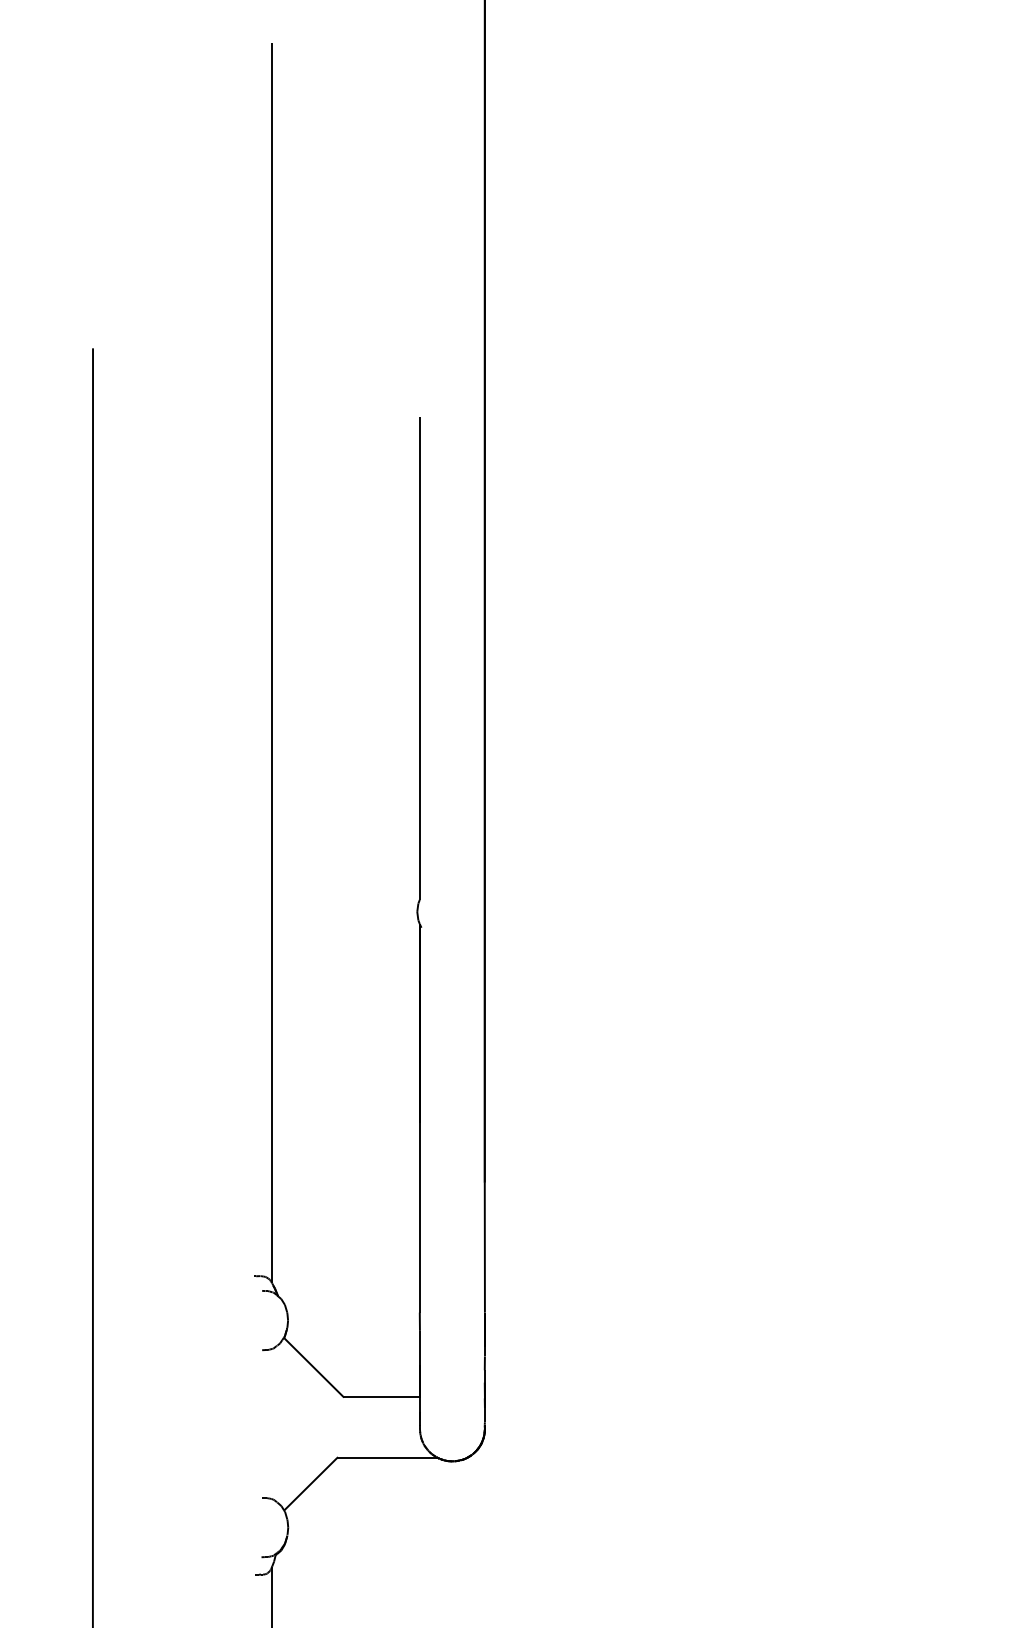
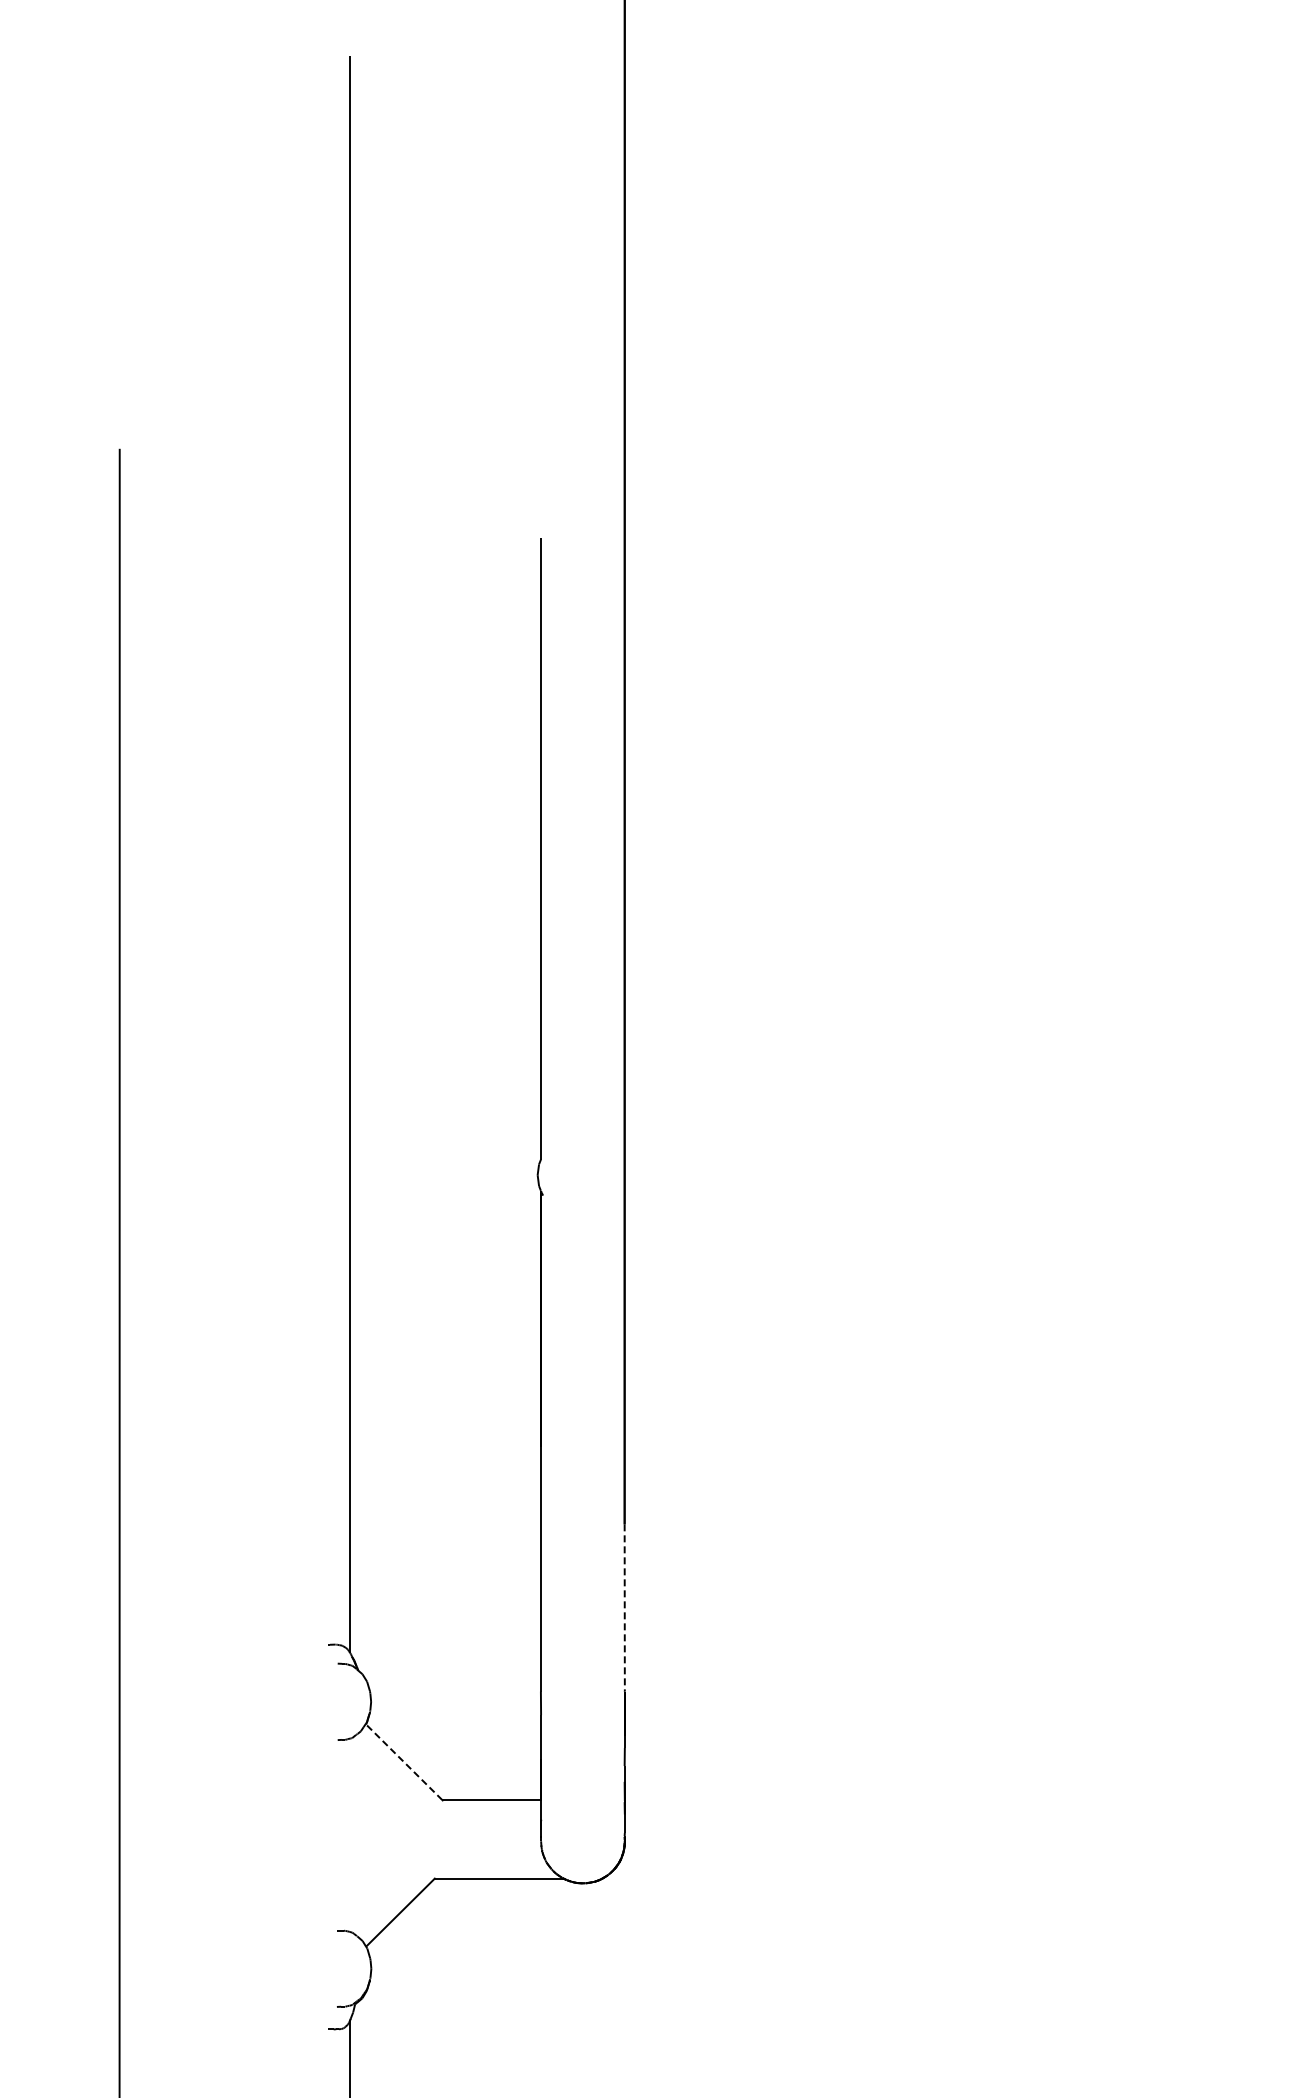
line: (484, 1247) -> (624, 1607), solid -> dashed
line: (313, 1367) -> (404, 1762), solid -> dashed

